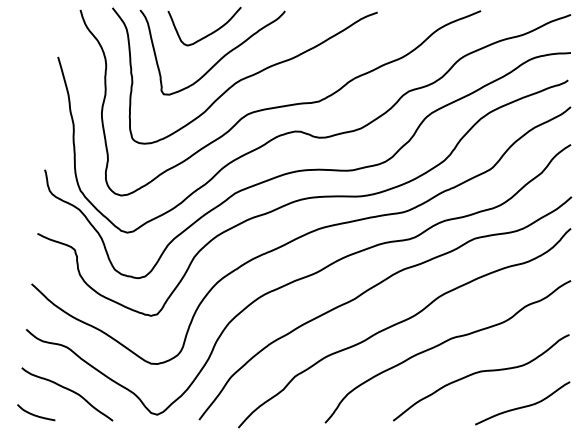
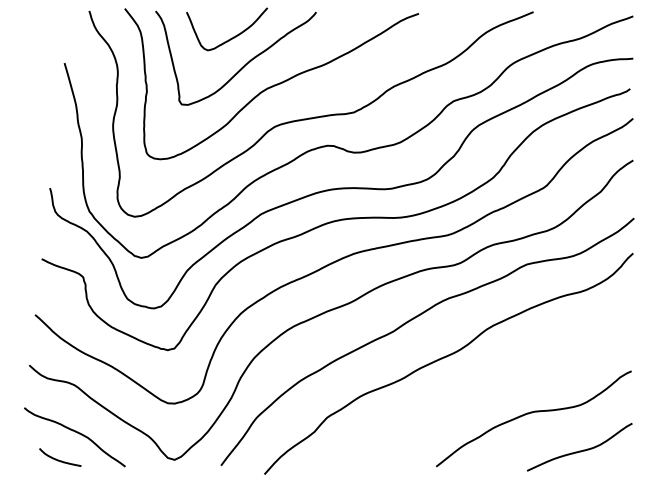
curve: (444, 343) -> (493, 380), removed
curve: (35, 414) -> (59, 459), moved

